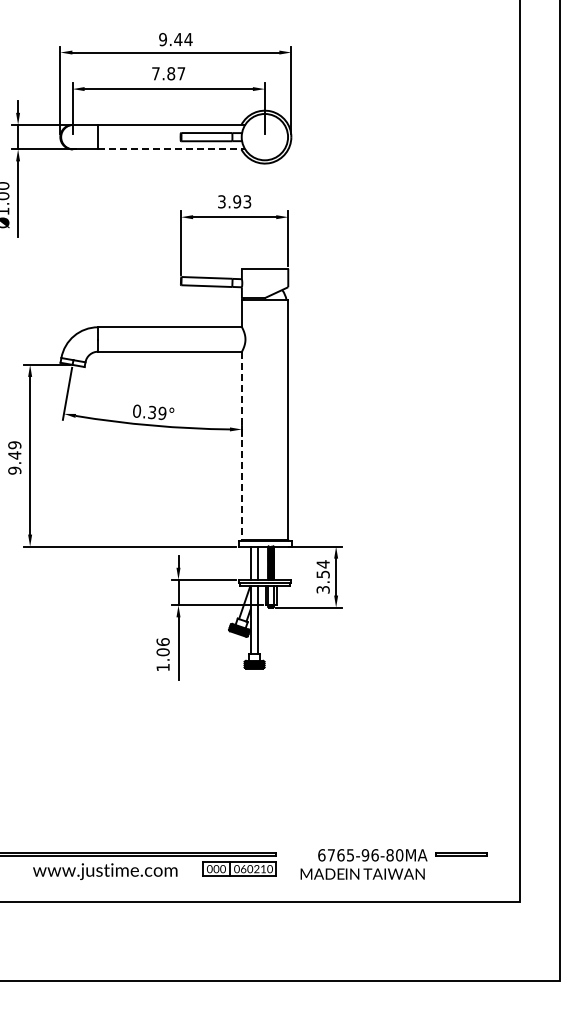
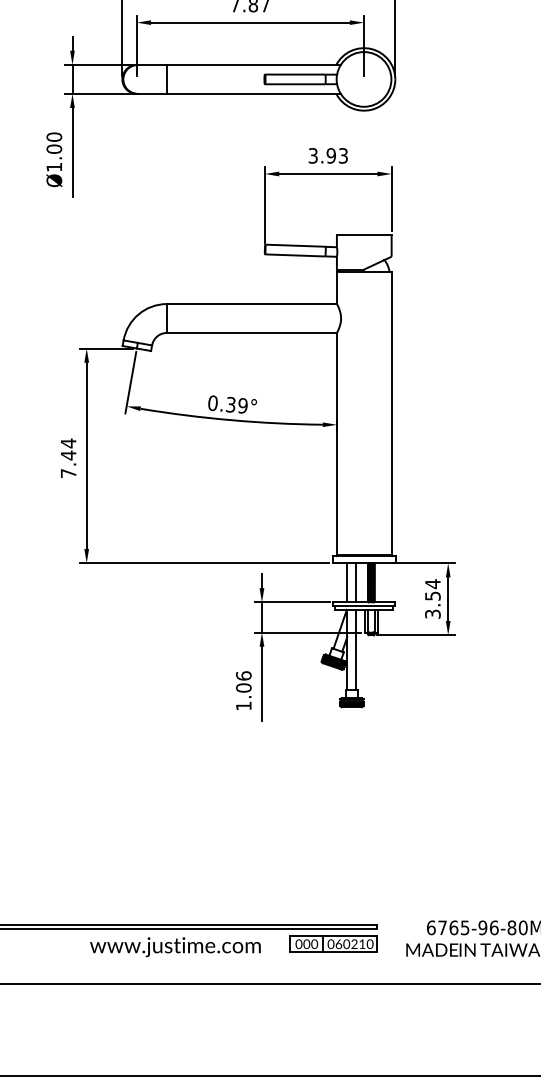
line: (171, 149) -> (253, 94), dashed -> solid
line: (241, 446) -> (336, 444), dashed -> solid
text: (14, 457) -> (68, 457), 9.49 -> 7.44

